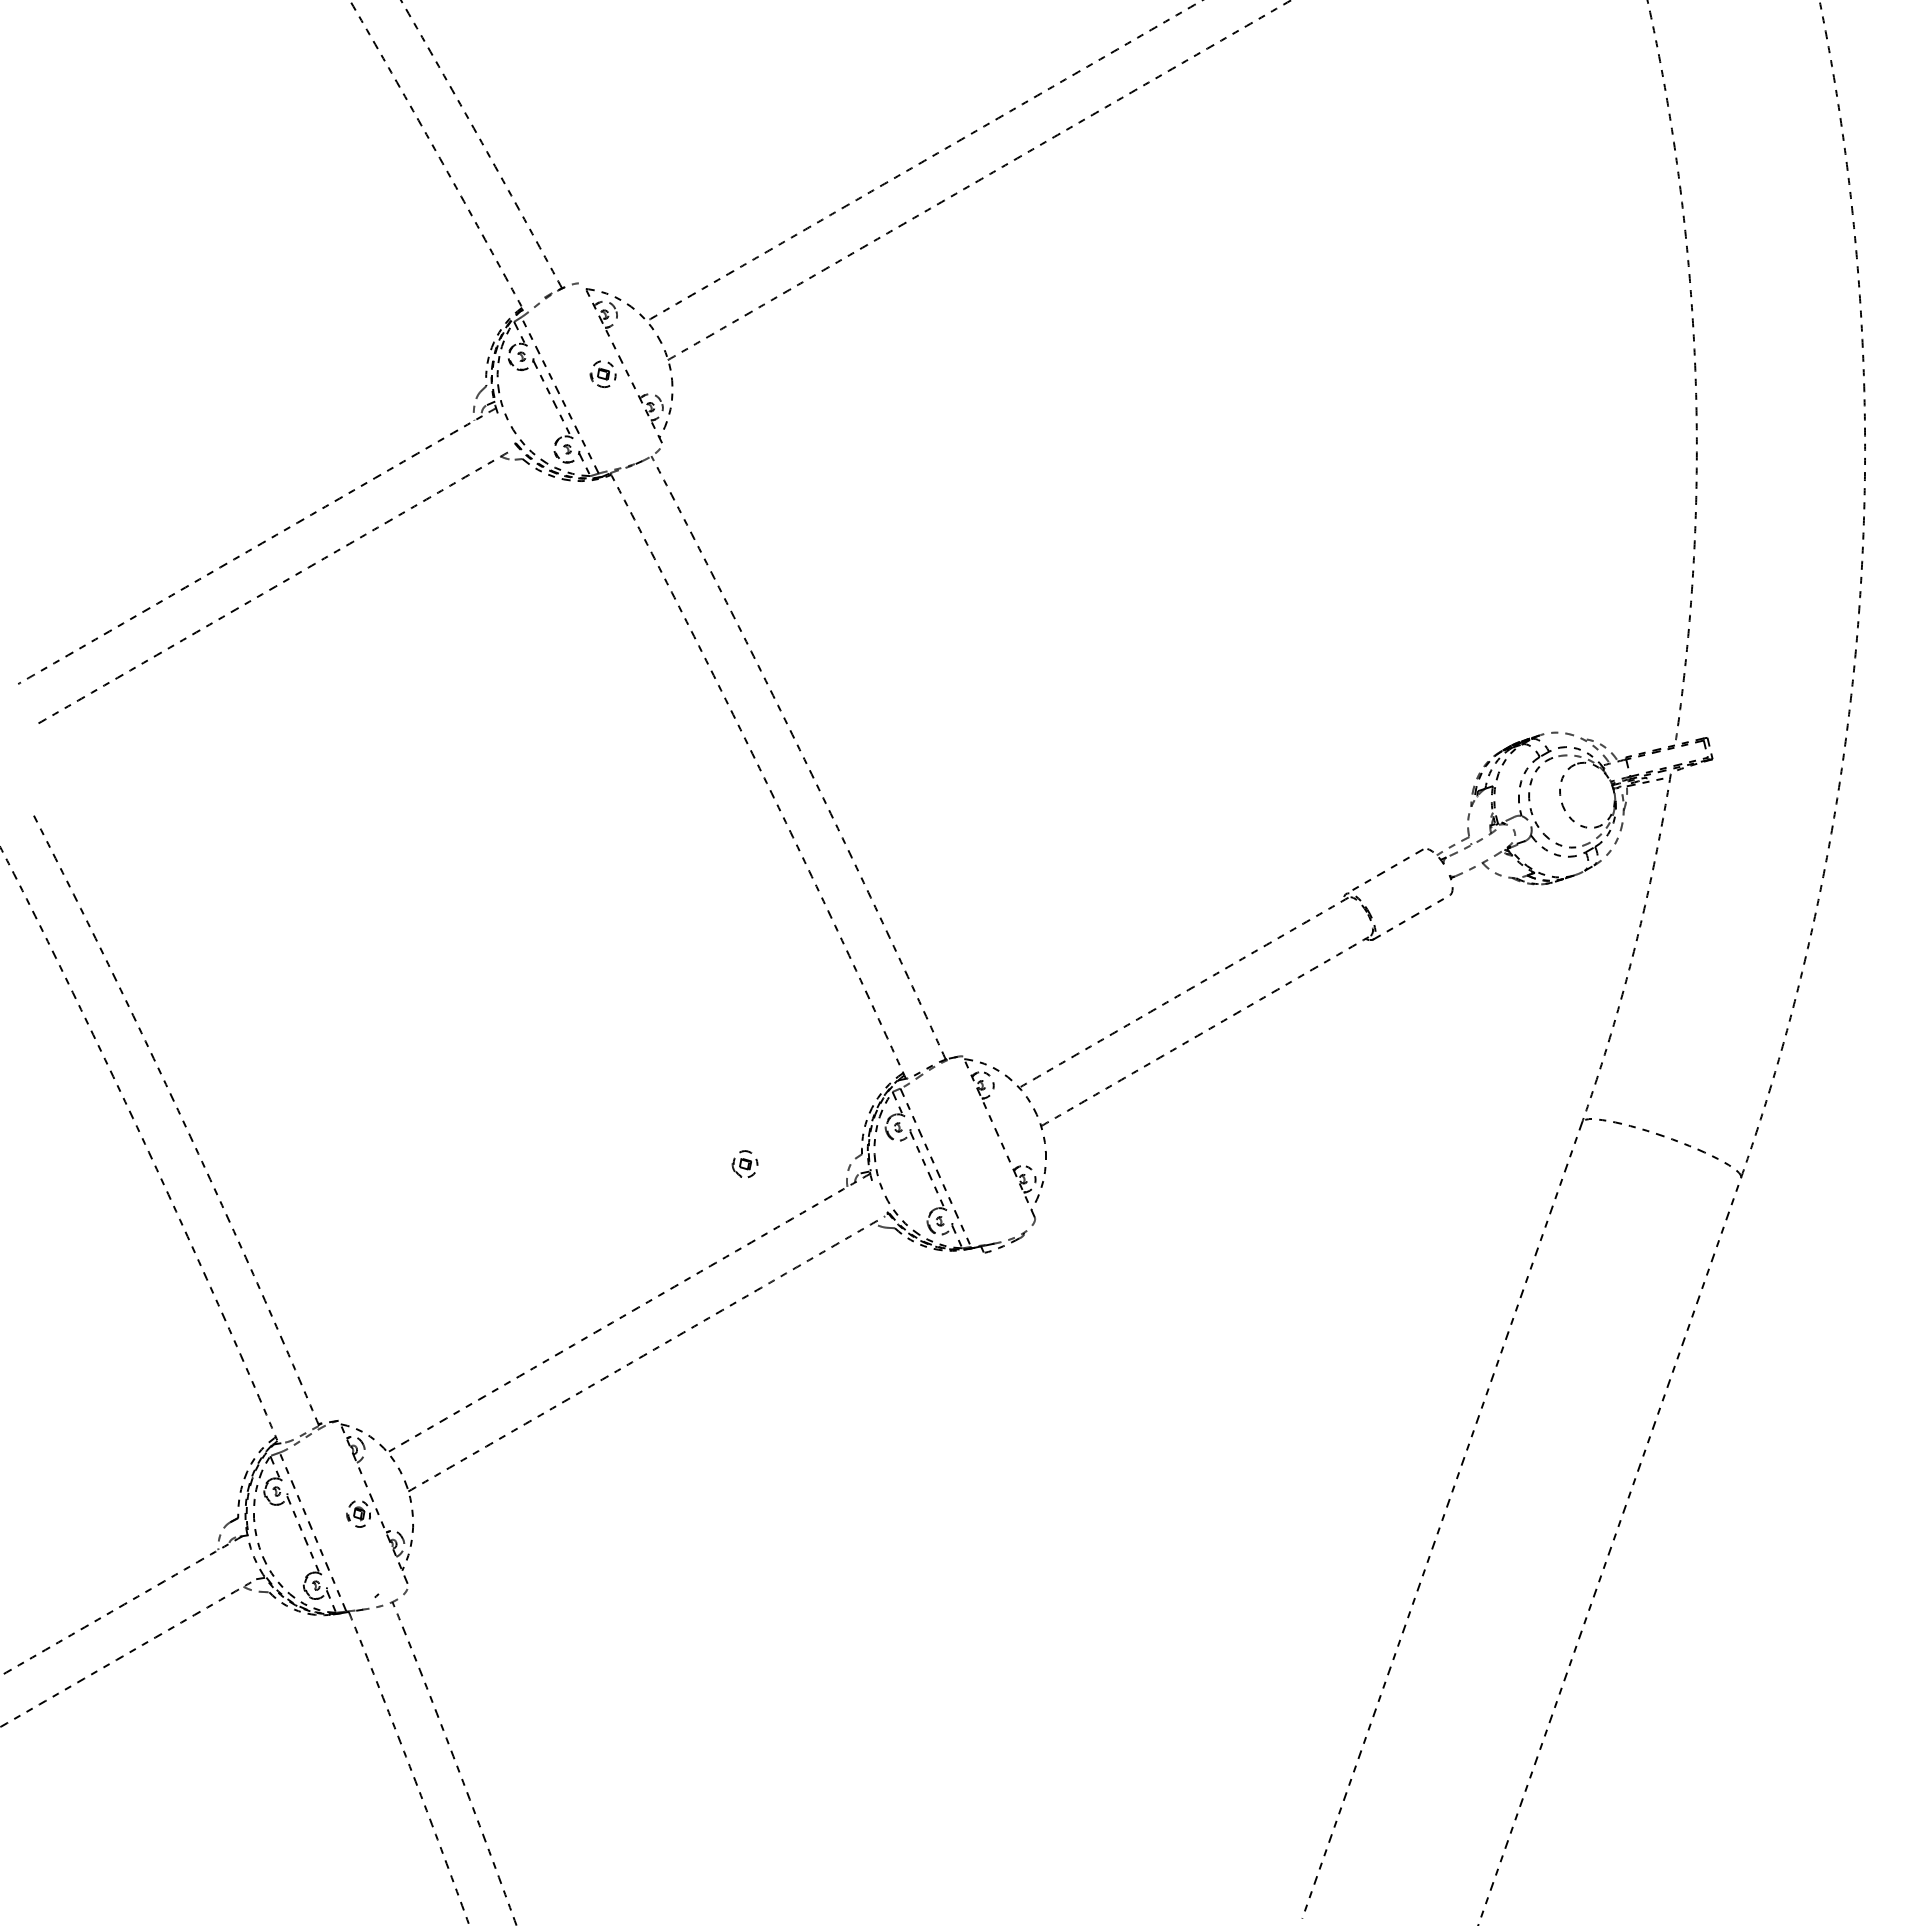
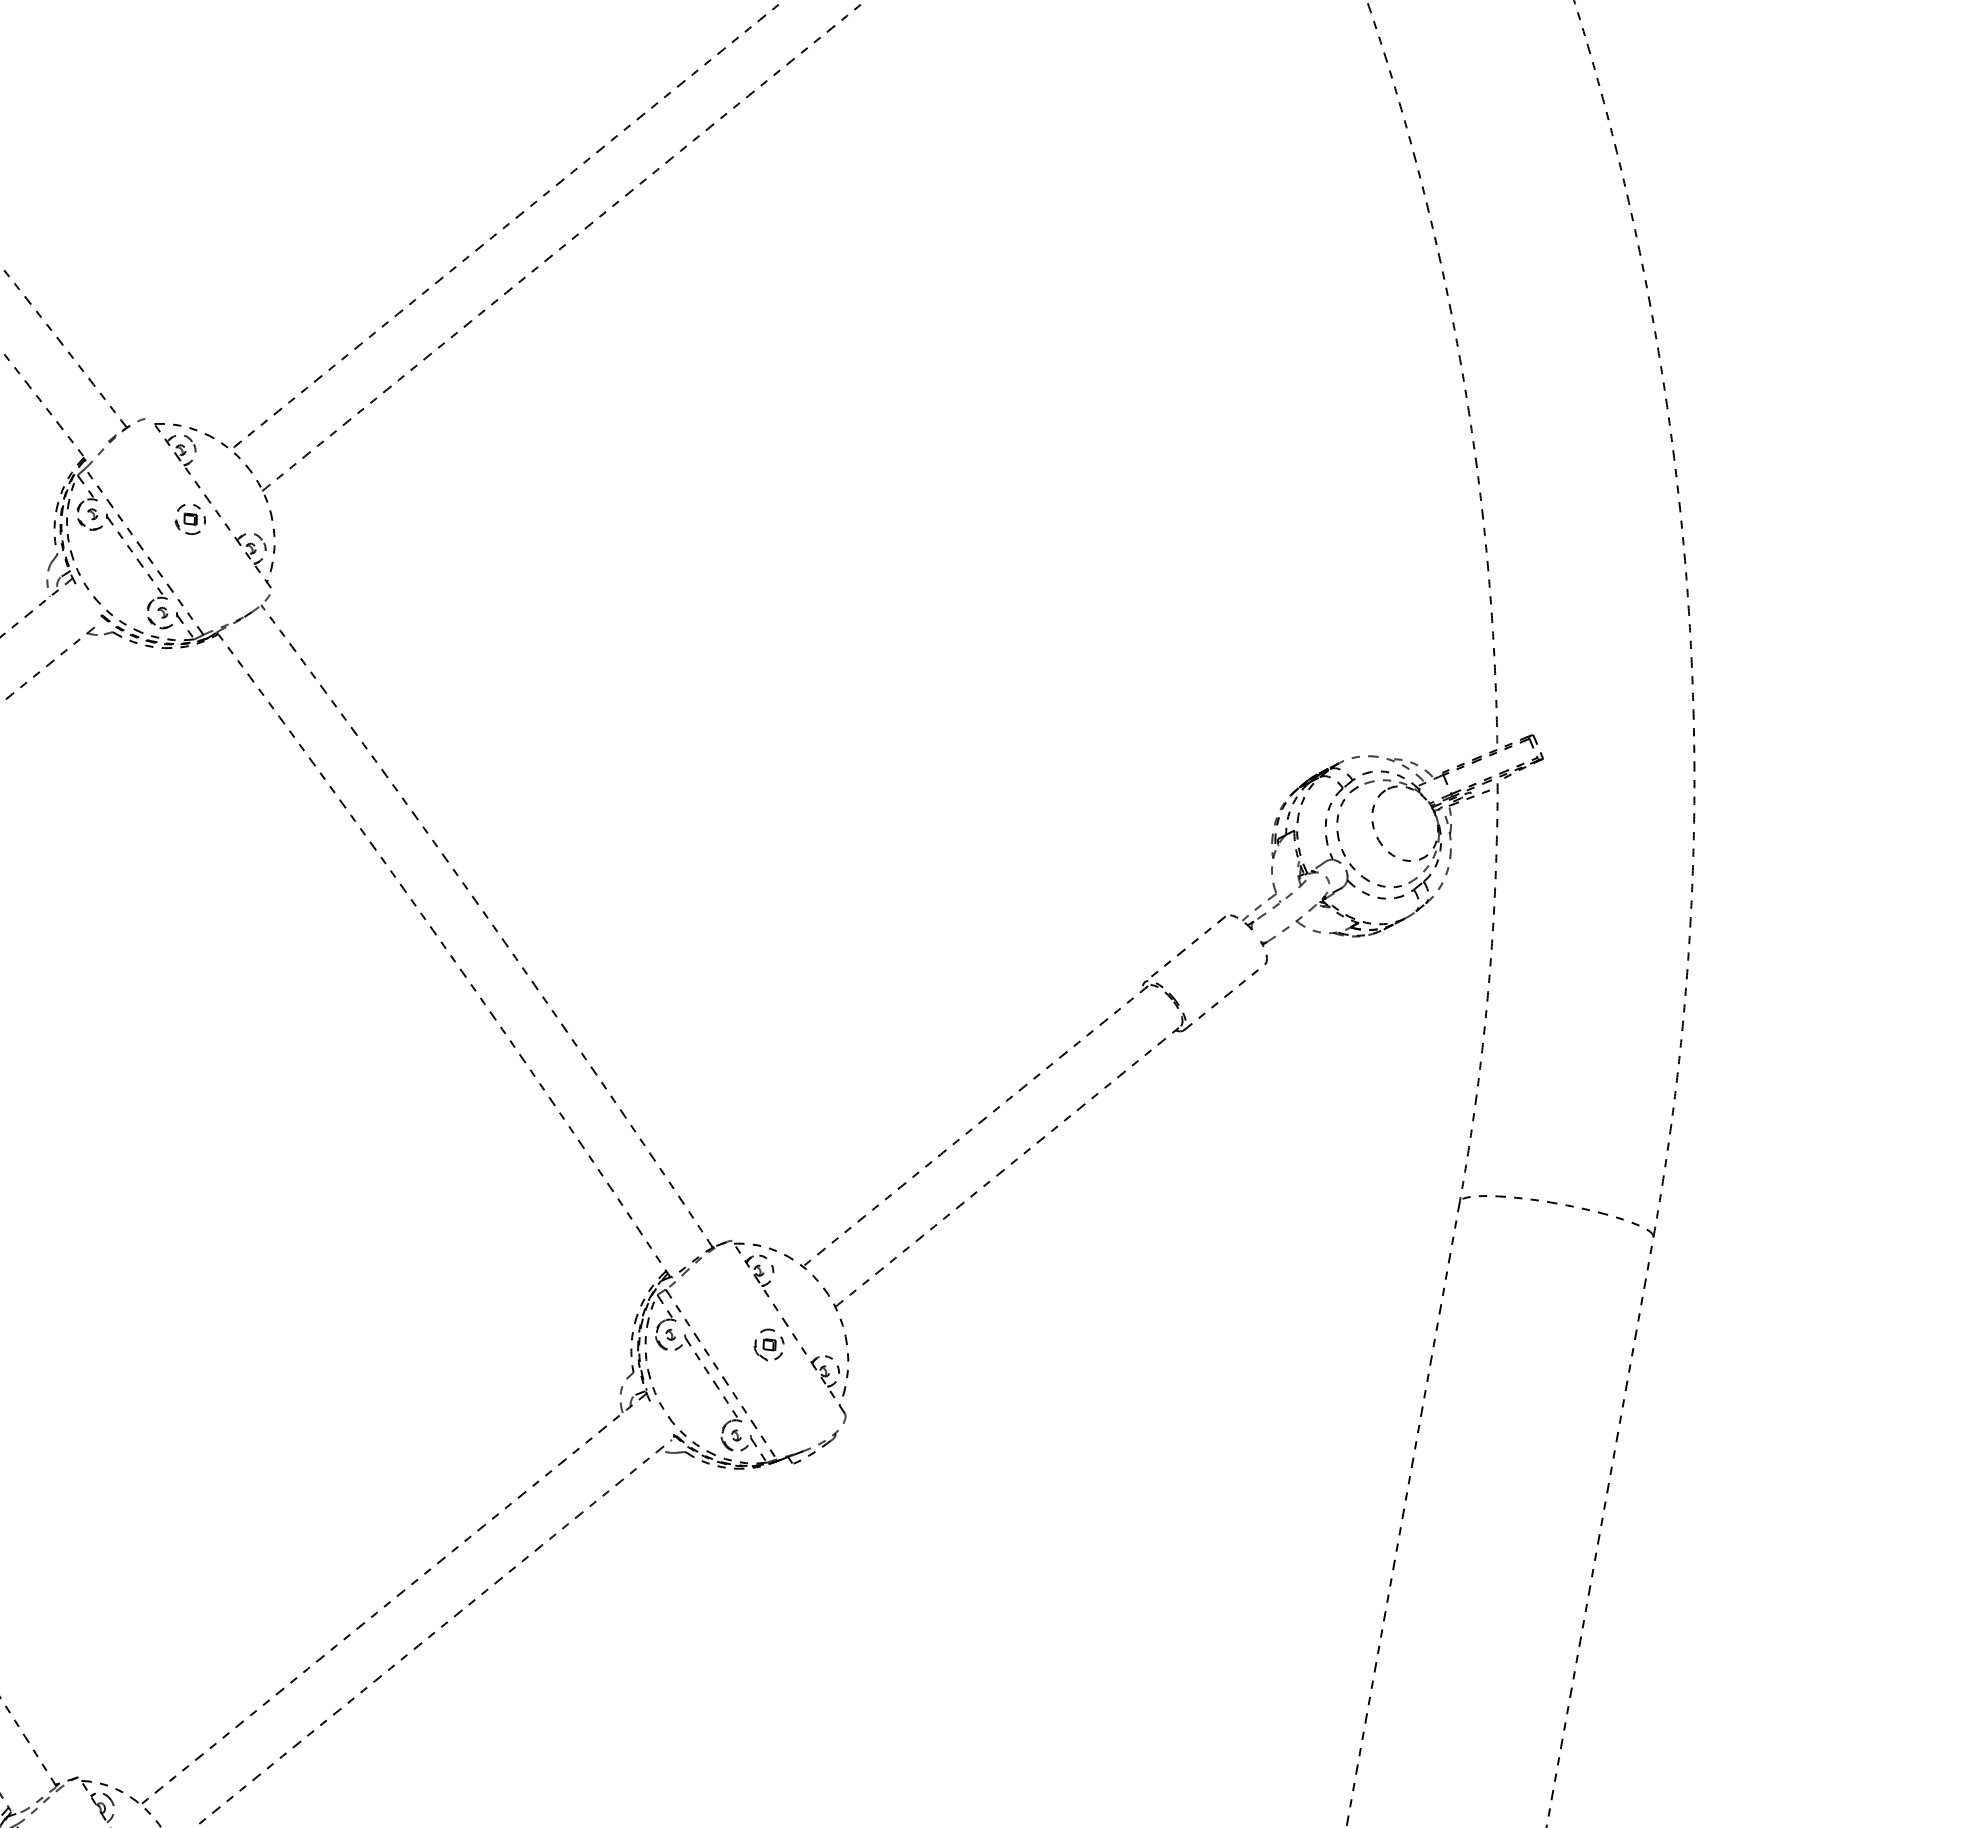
part: (744, 1164) -> (768, 1345), moved

